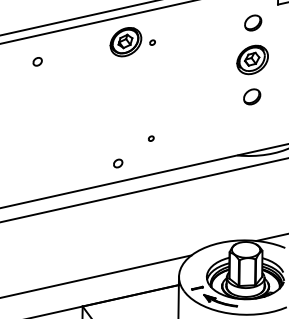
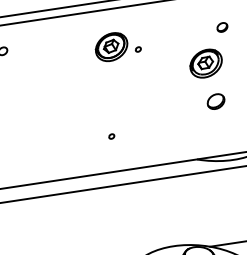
part: (253, 22) -> (222, 26), size x0.6
part: (132, 42) -> (118, 47), moved
part: (252, 59) -> (205, 63), moved
part: (118, 163) -> (77, 159), removed

